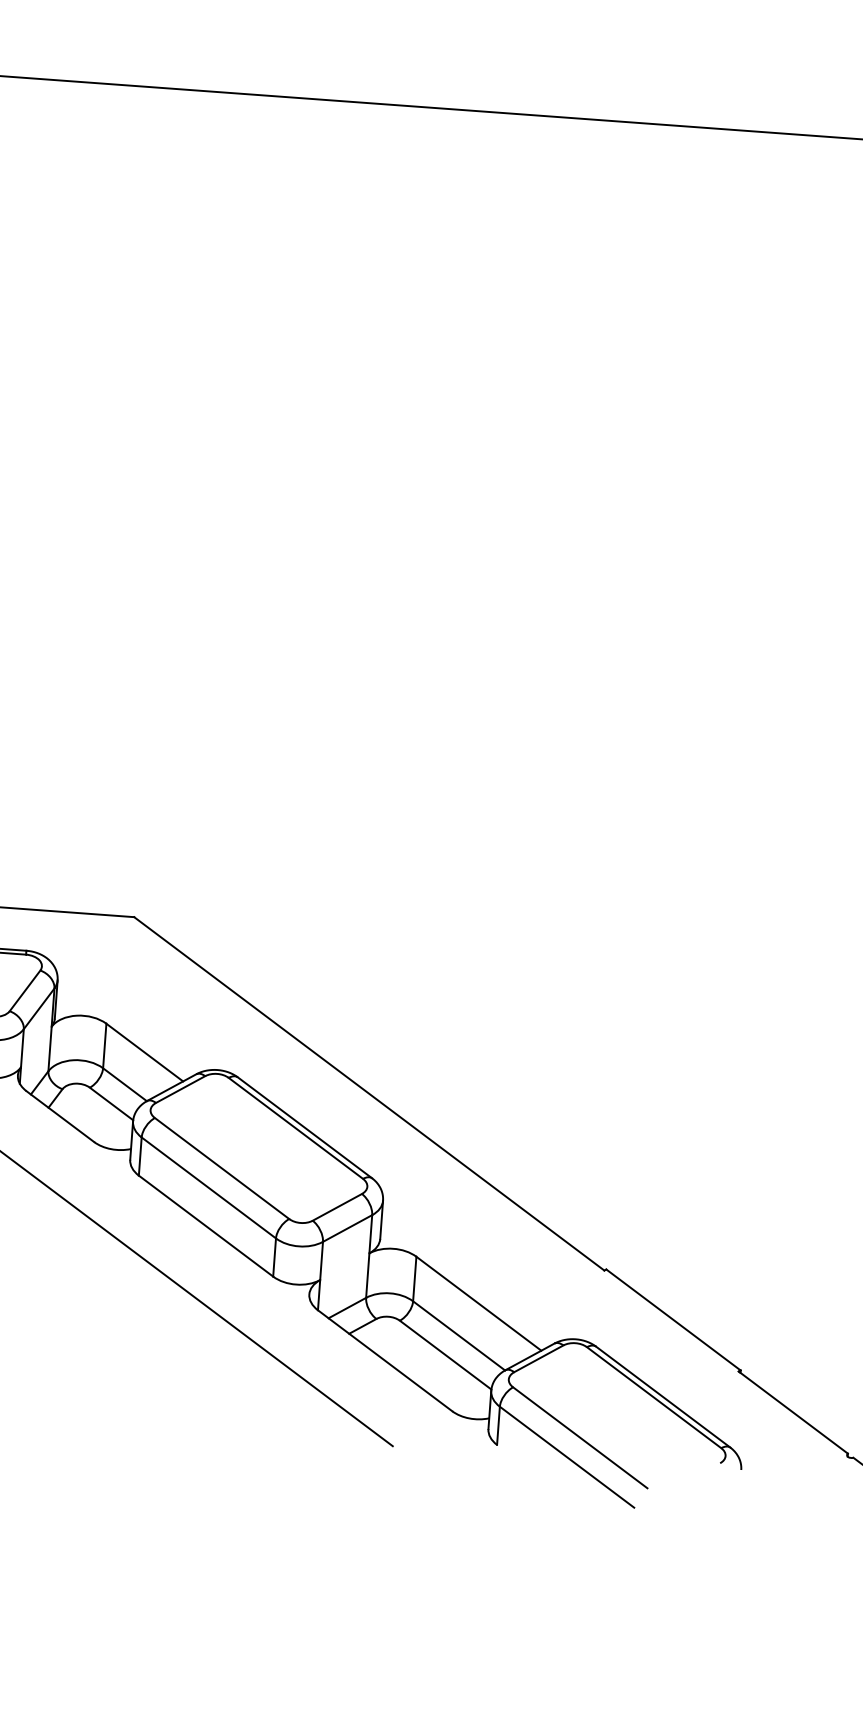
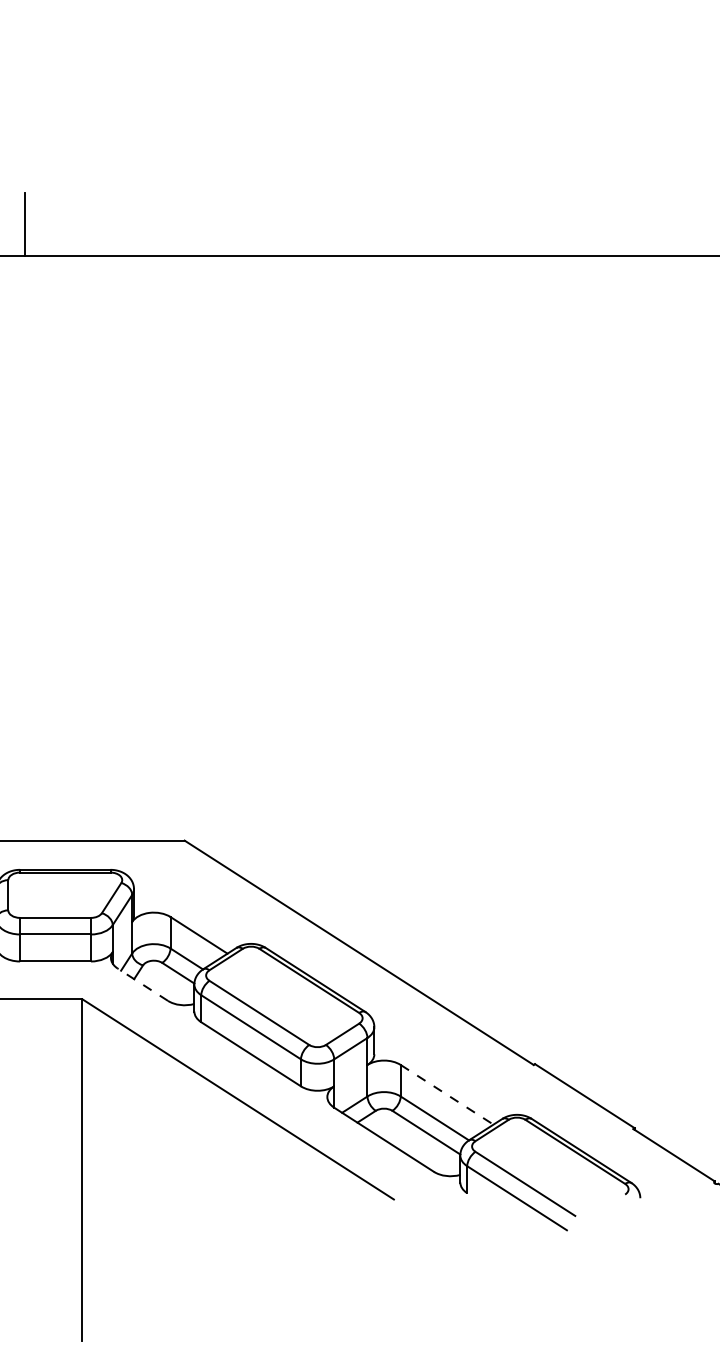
line: (59, 1116) -> (142, 984), solid -> dashed
line: (479, 1304) -> (447, 1095), solid -> dashed

